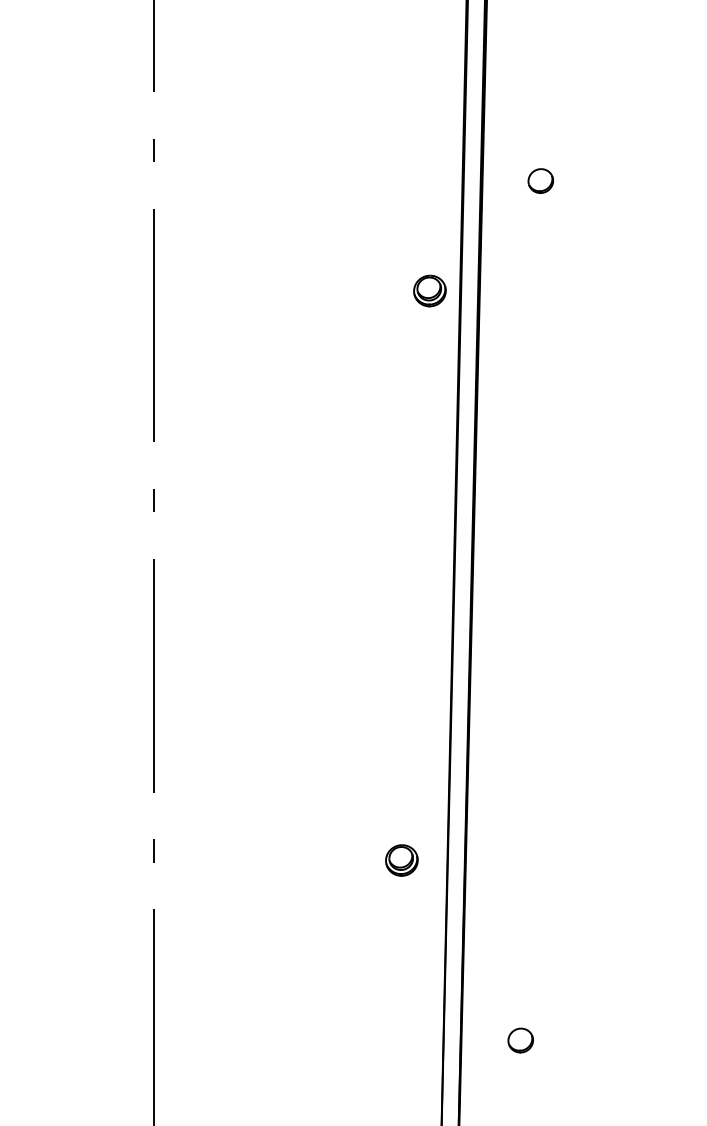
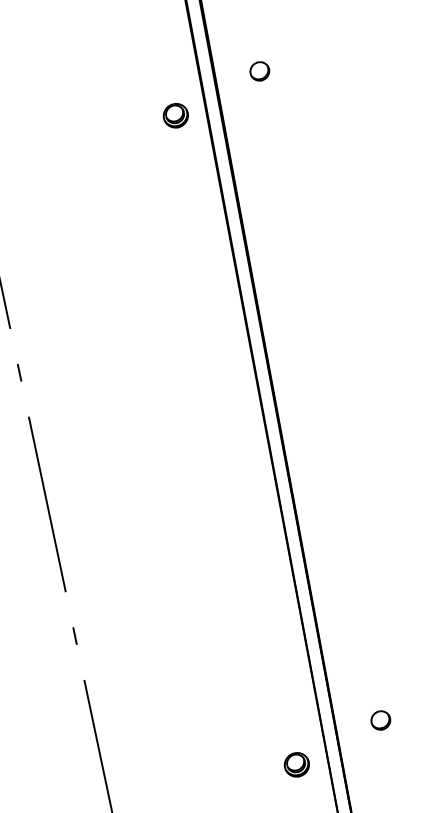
part: (429, 290) -> (175, 115), moved
part: (401, 860) -> (296, 764), moved

